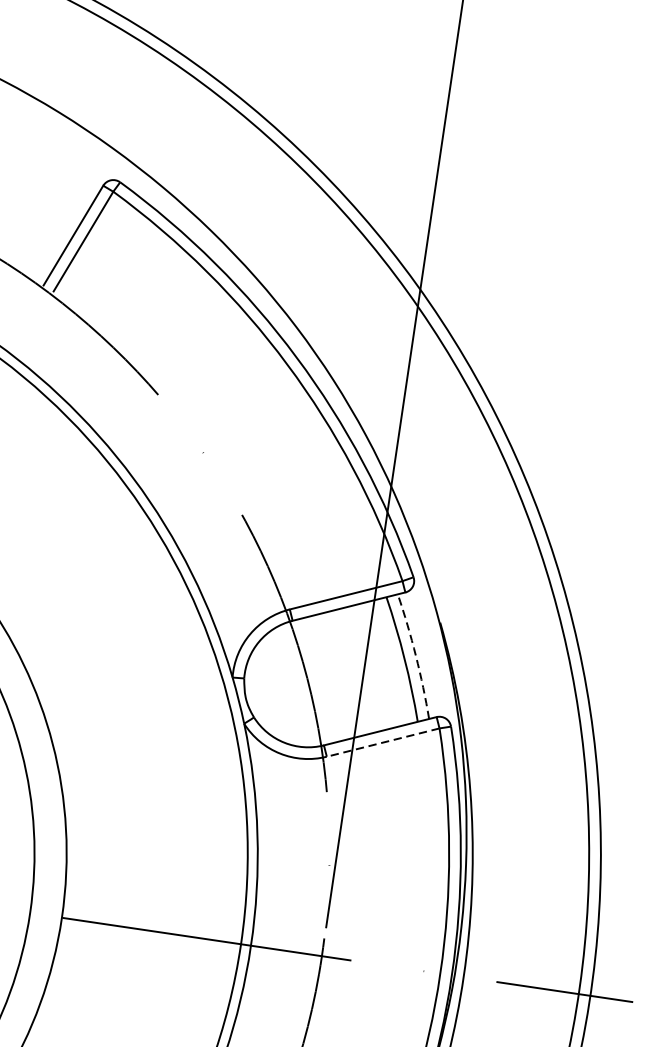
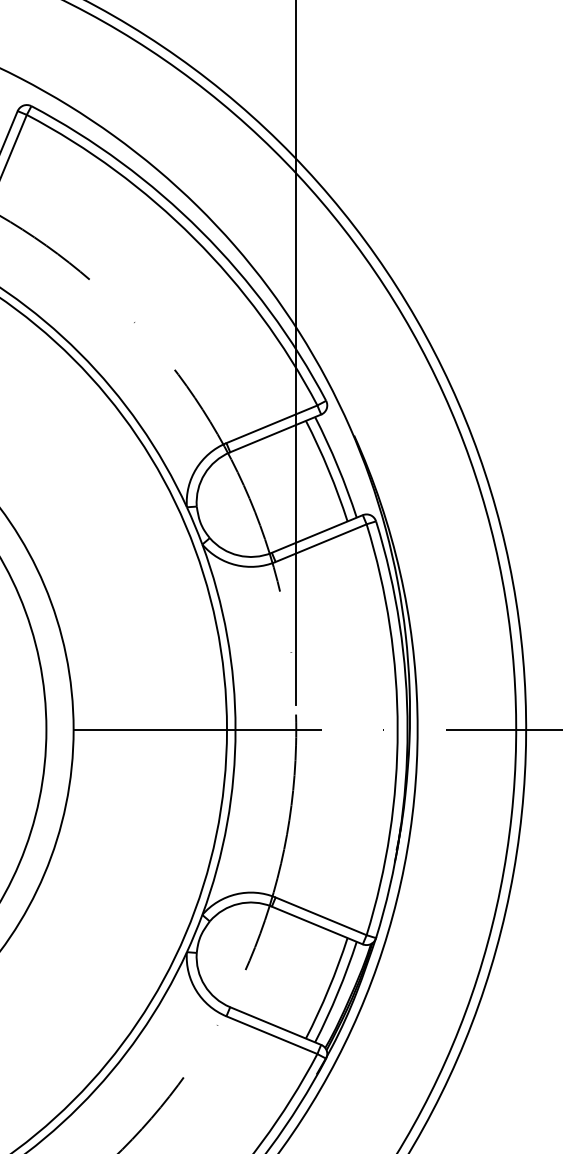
arc: (415, 655) -> (337, 466), dashed -> solid
line: (382, 742) -> (320, 543), dashed -> solid

